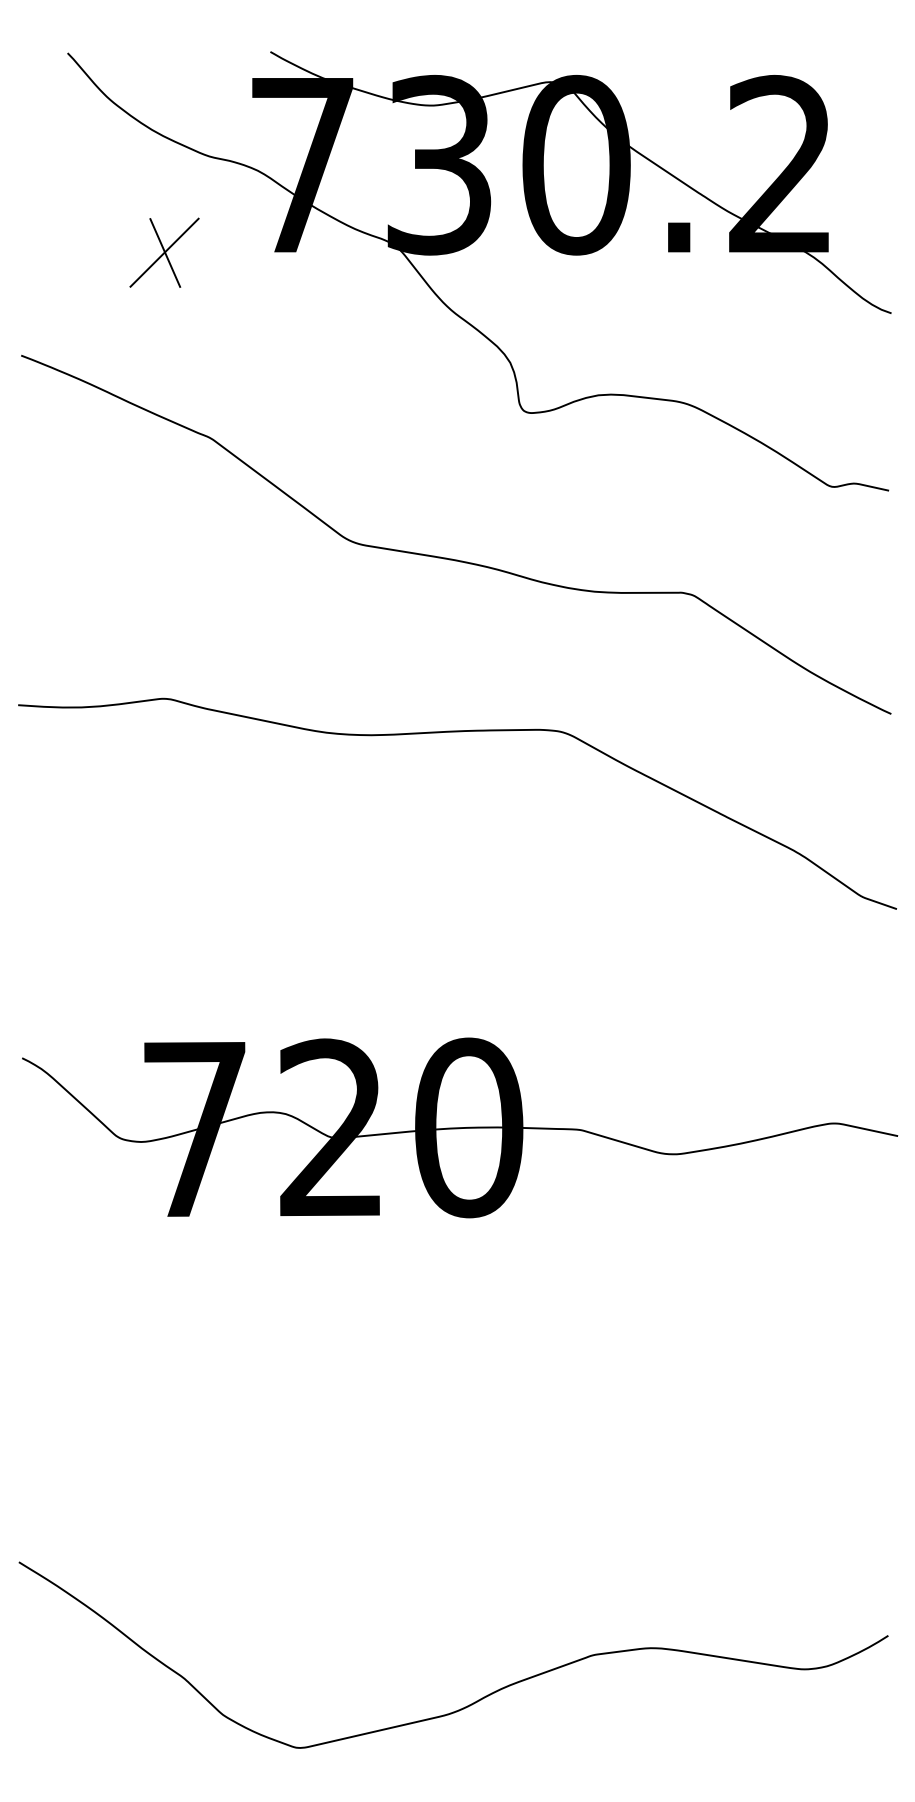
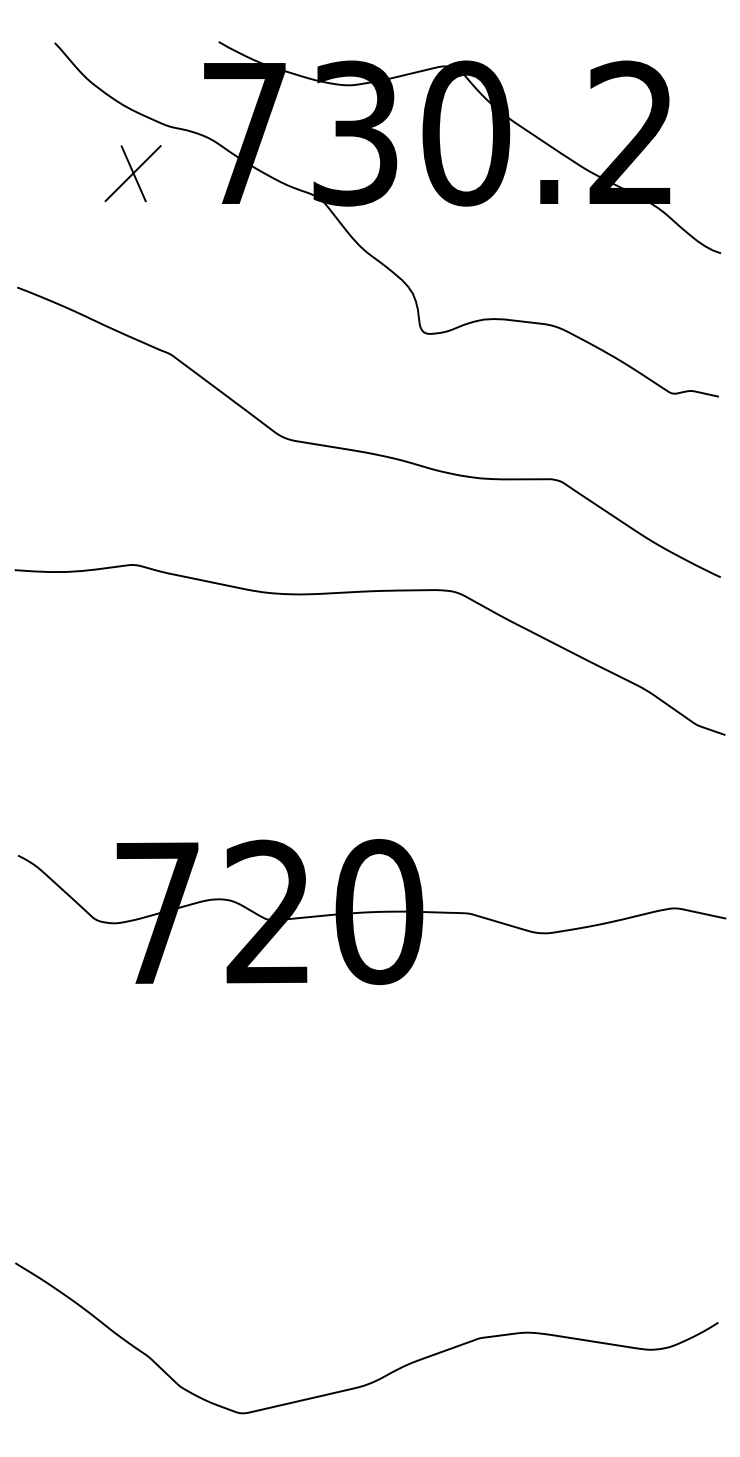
part: (164, 252) -> (133, 173), moved

